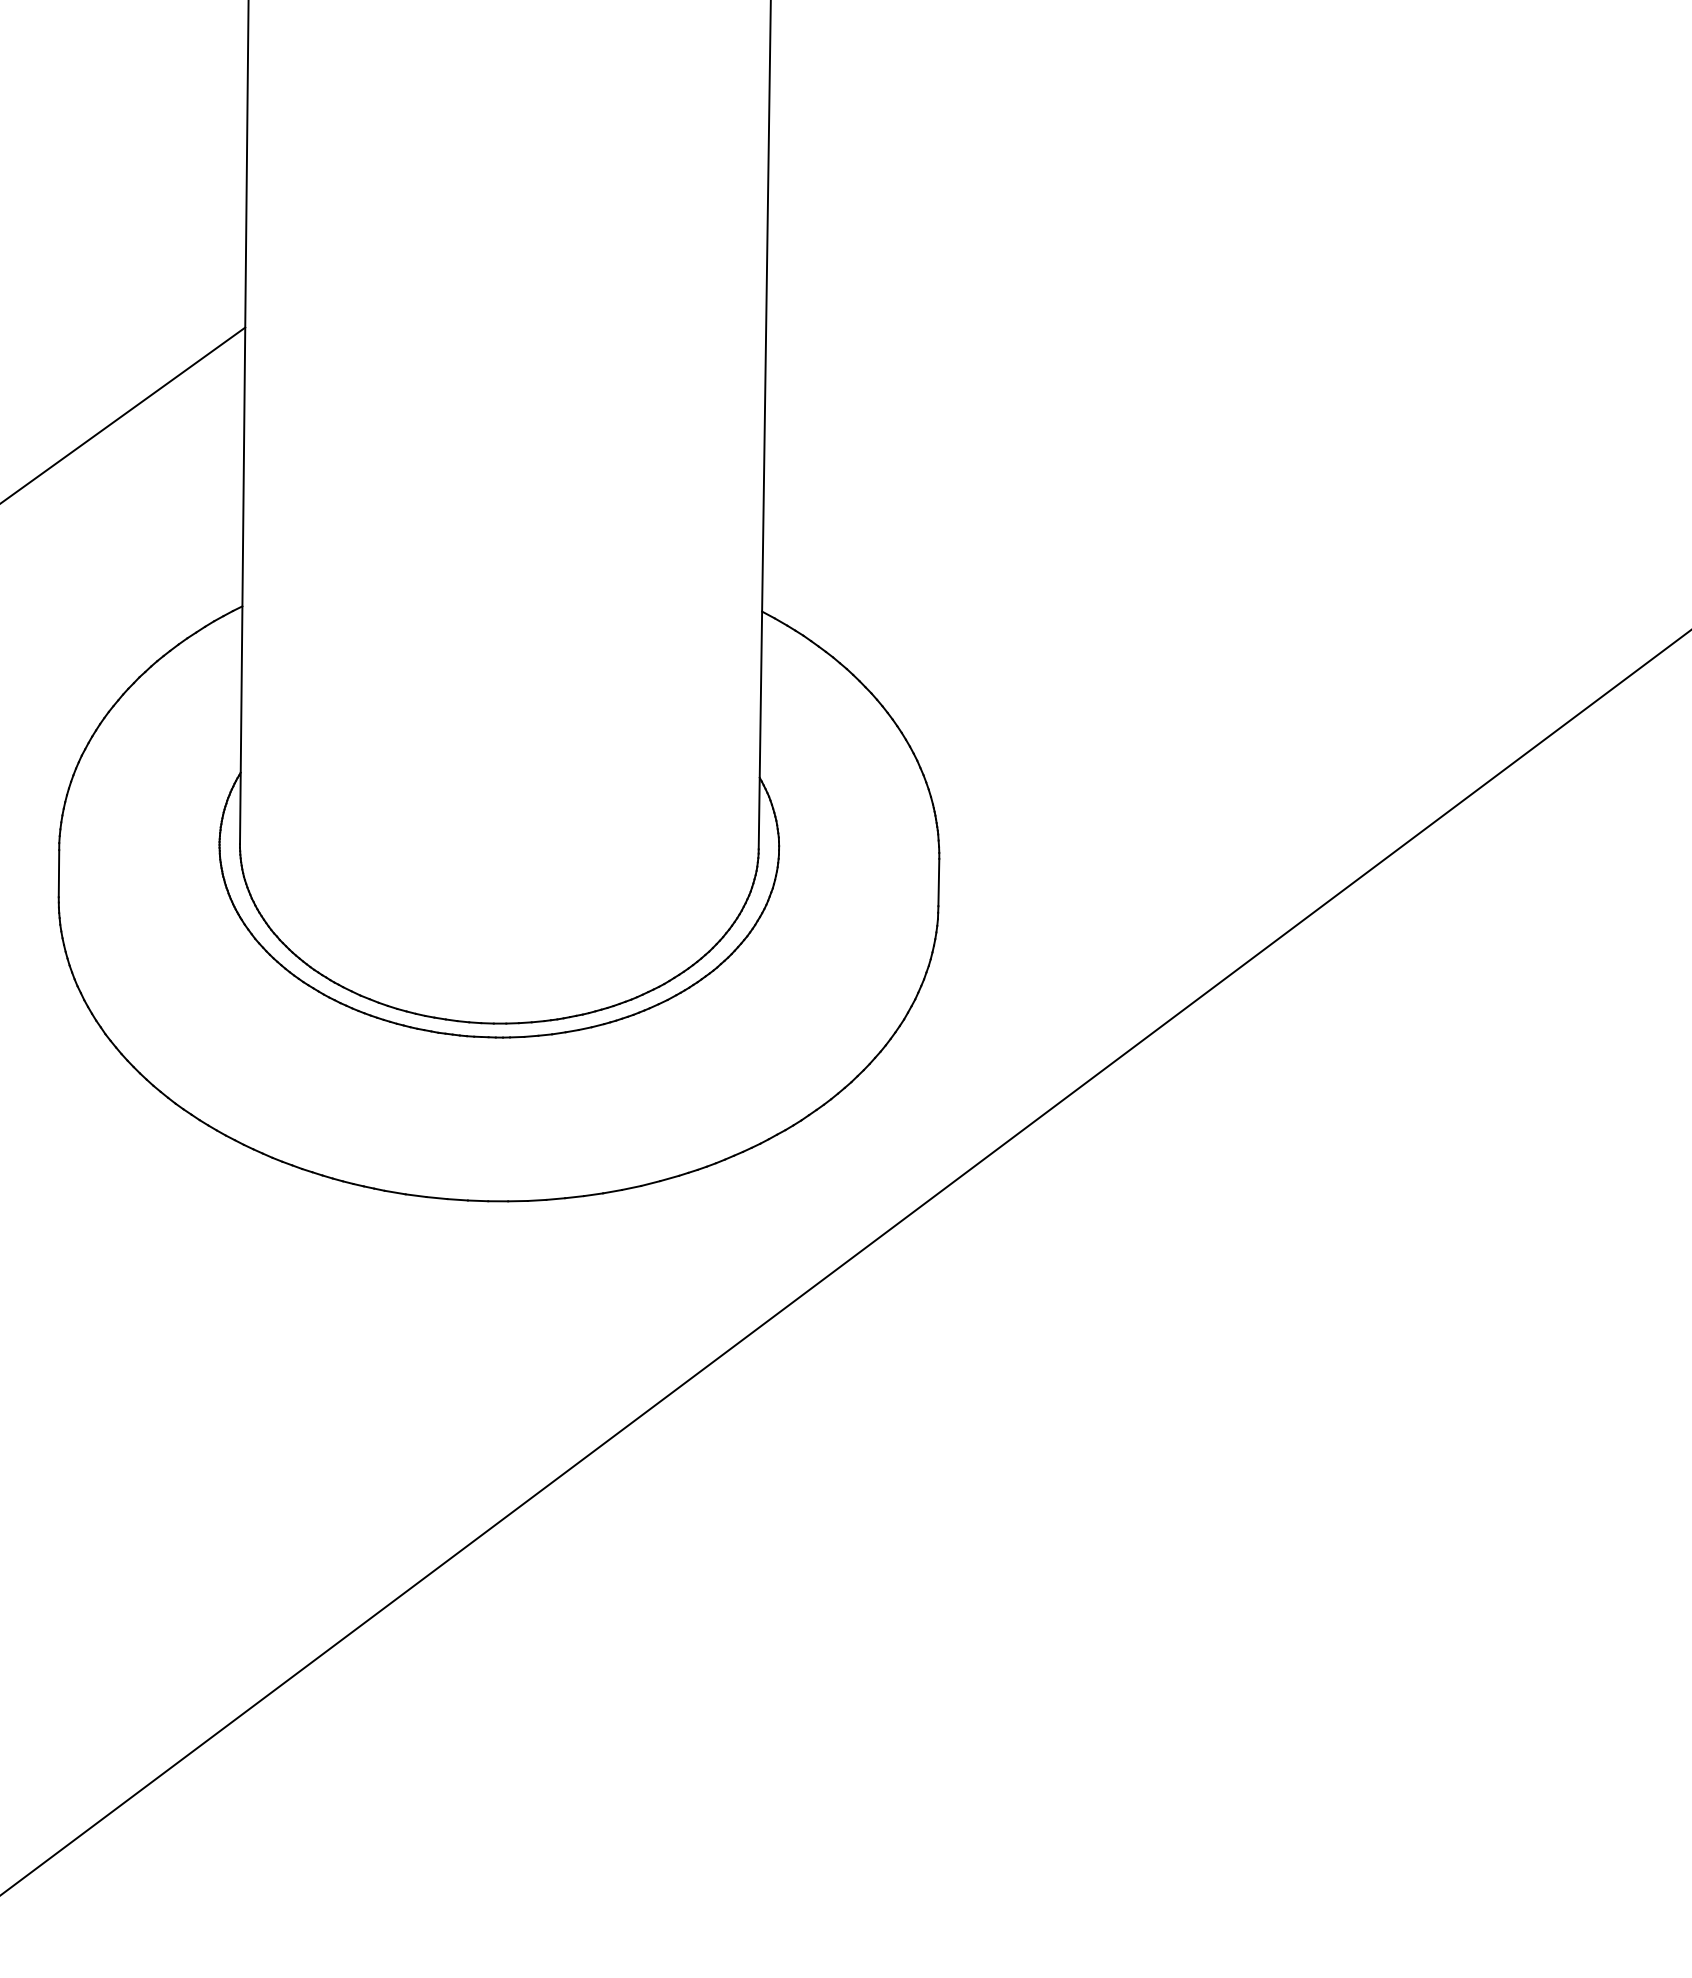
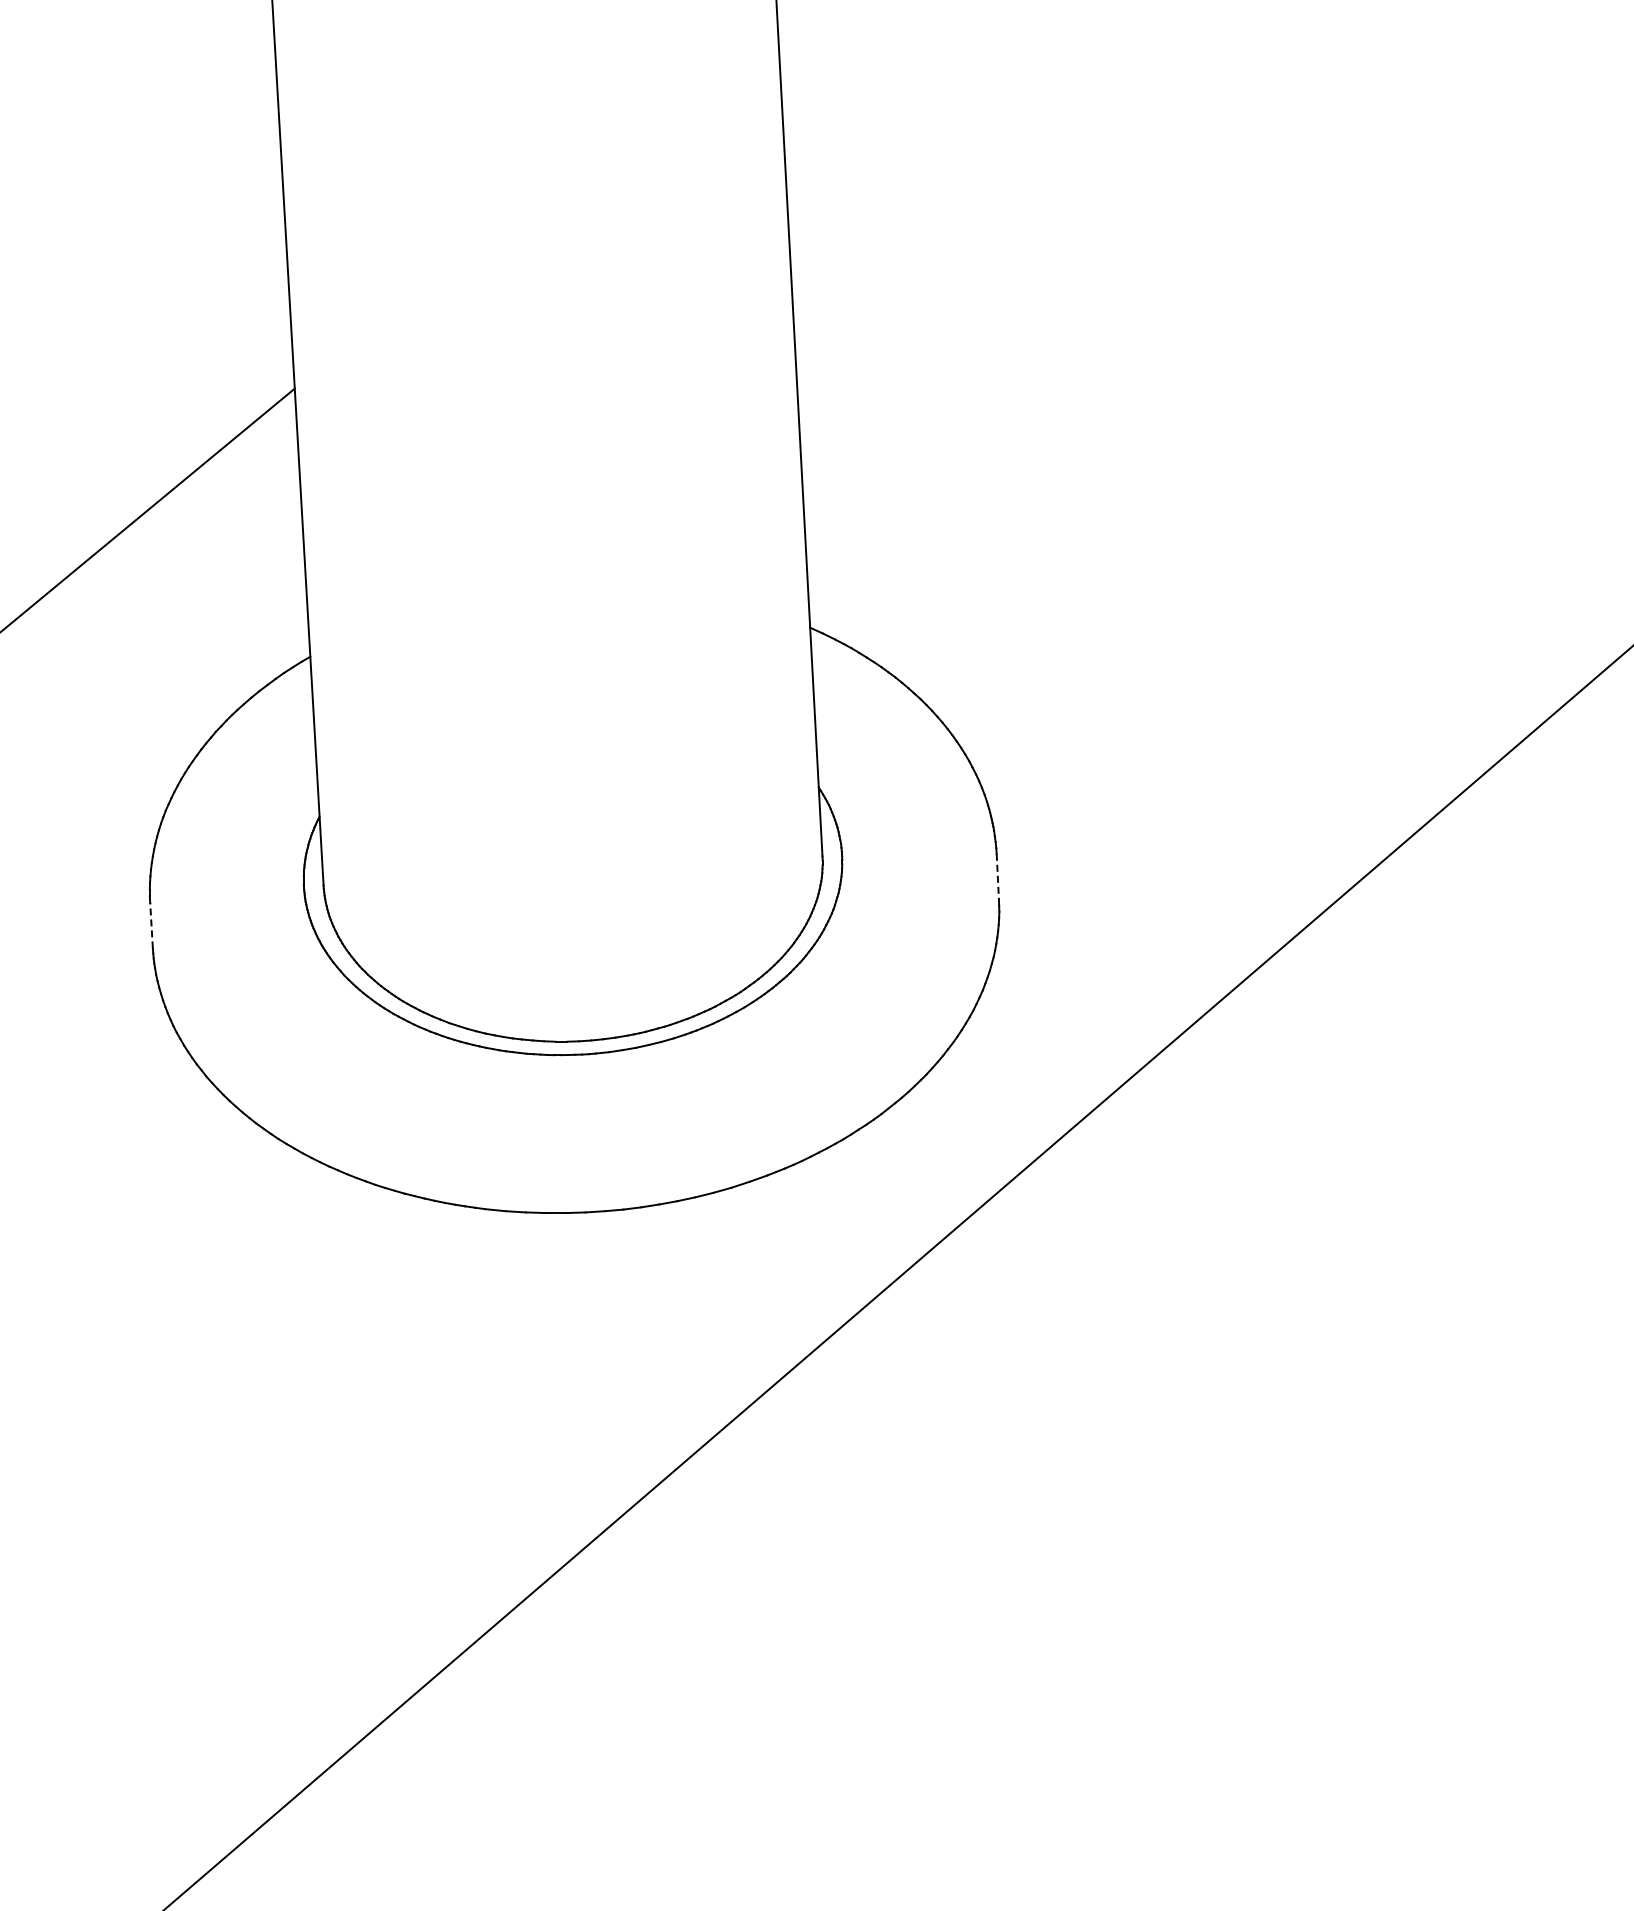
line: (58, 873) -> (151, 925), solid -> dashed
line: (938, 882) -> (997, 876), solid -> dashed

